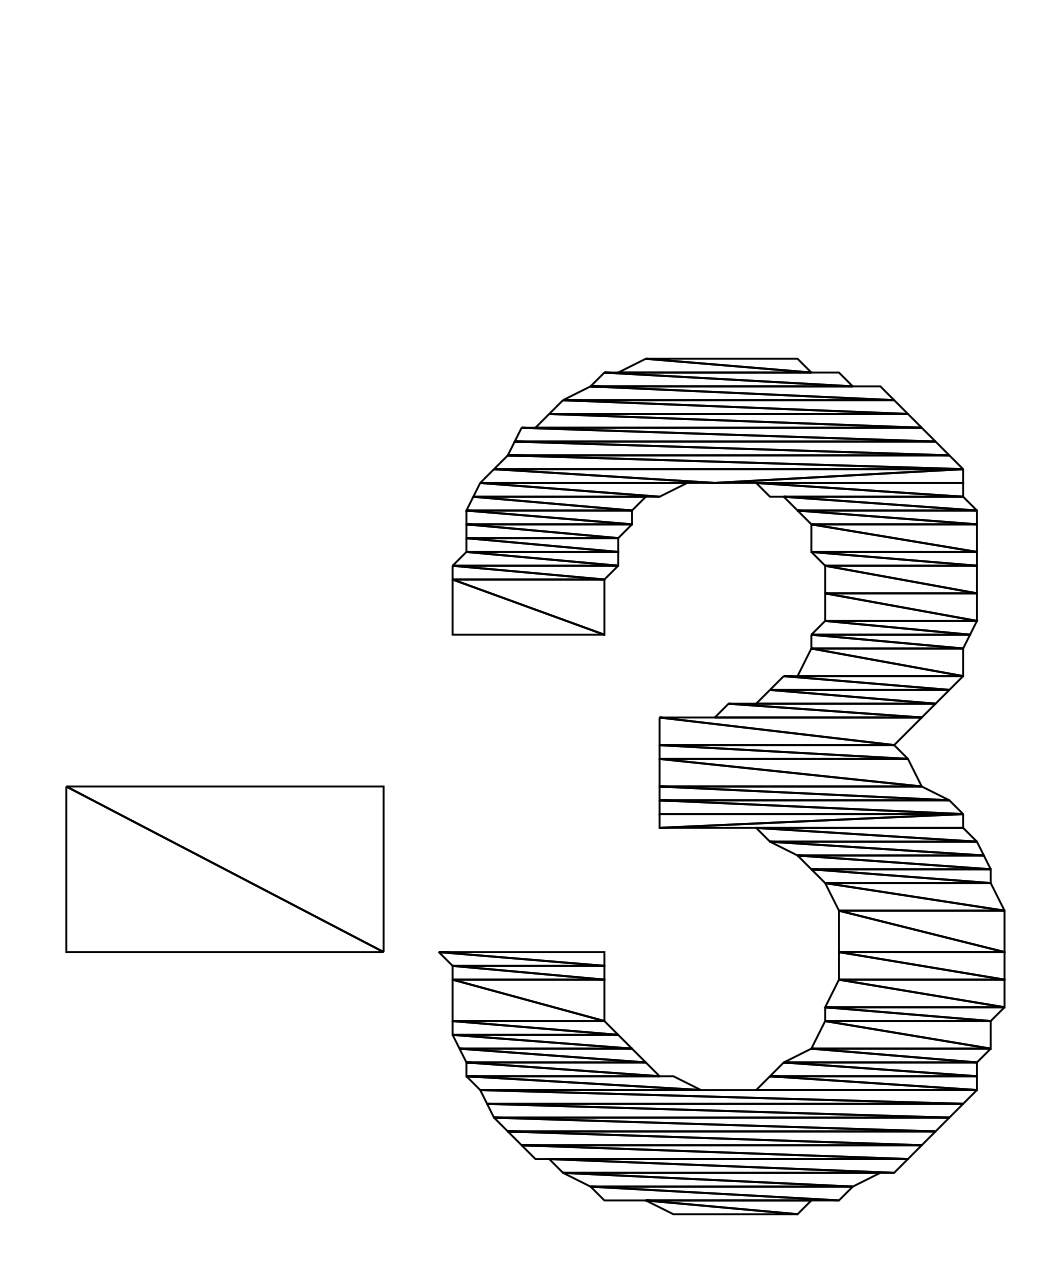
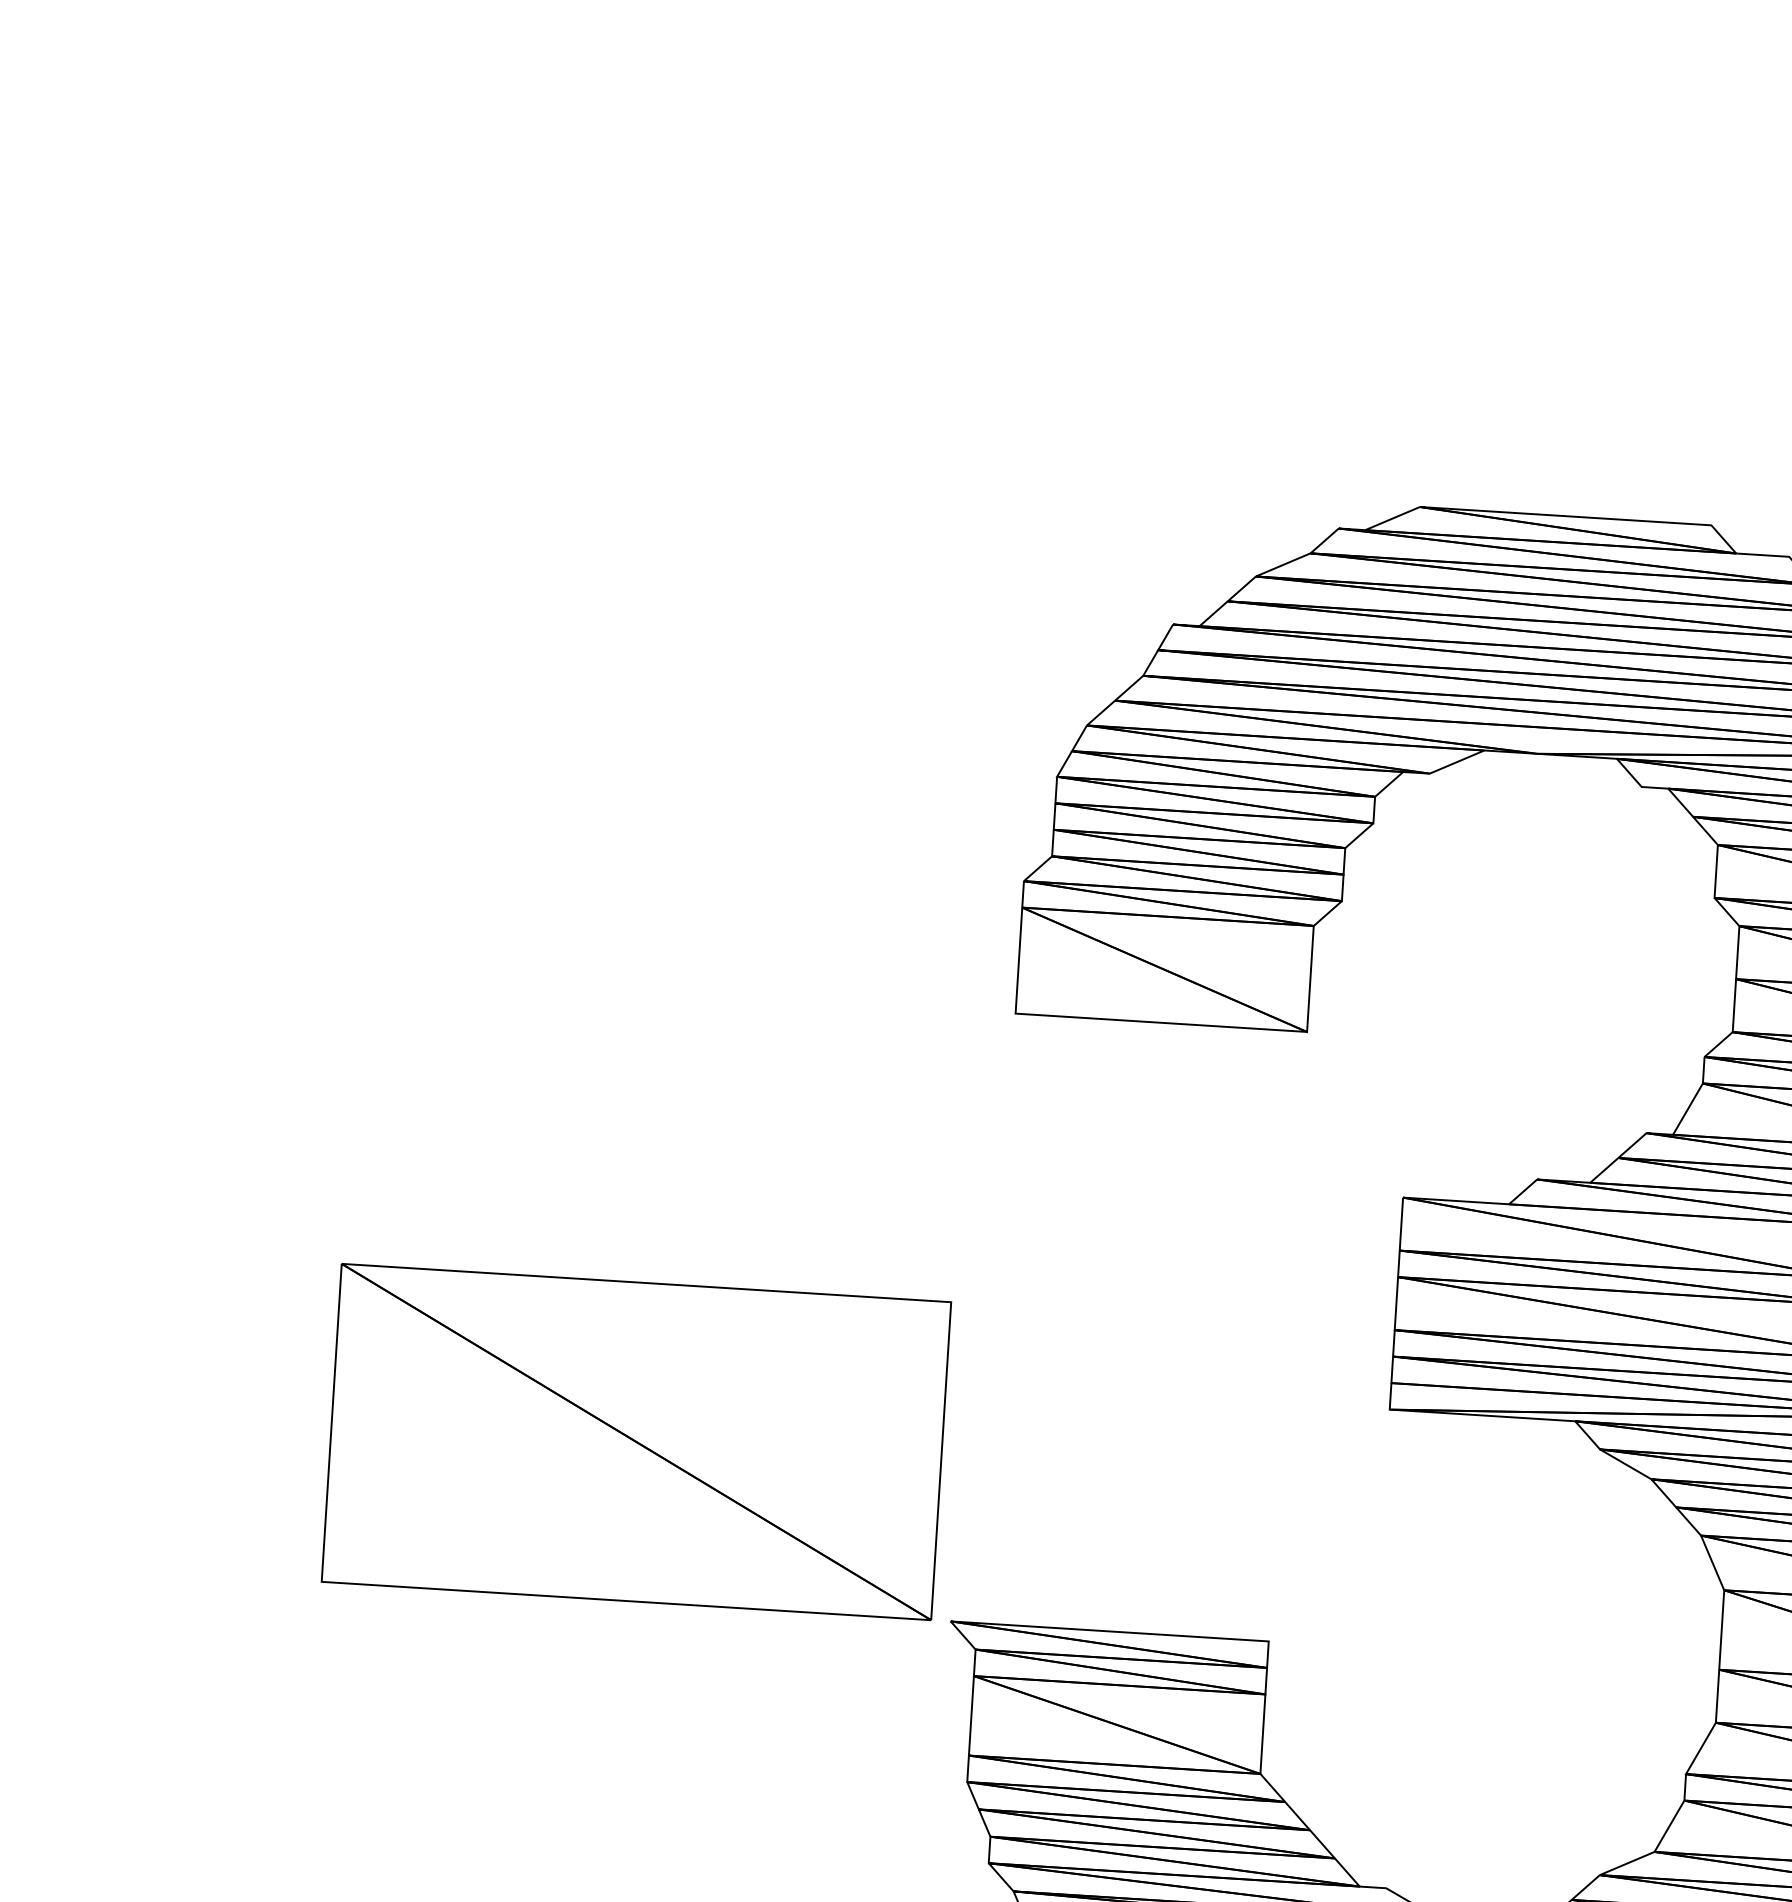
part: (224, 868) -> (635, 1440), moved

